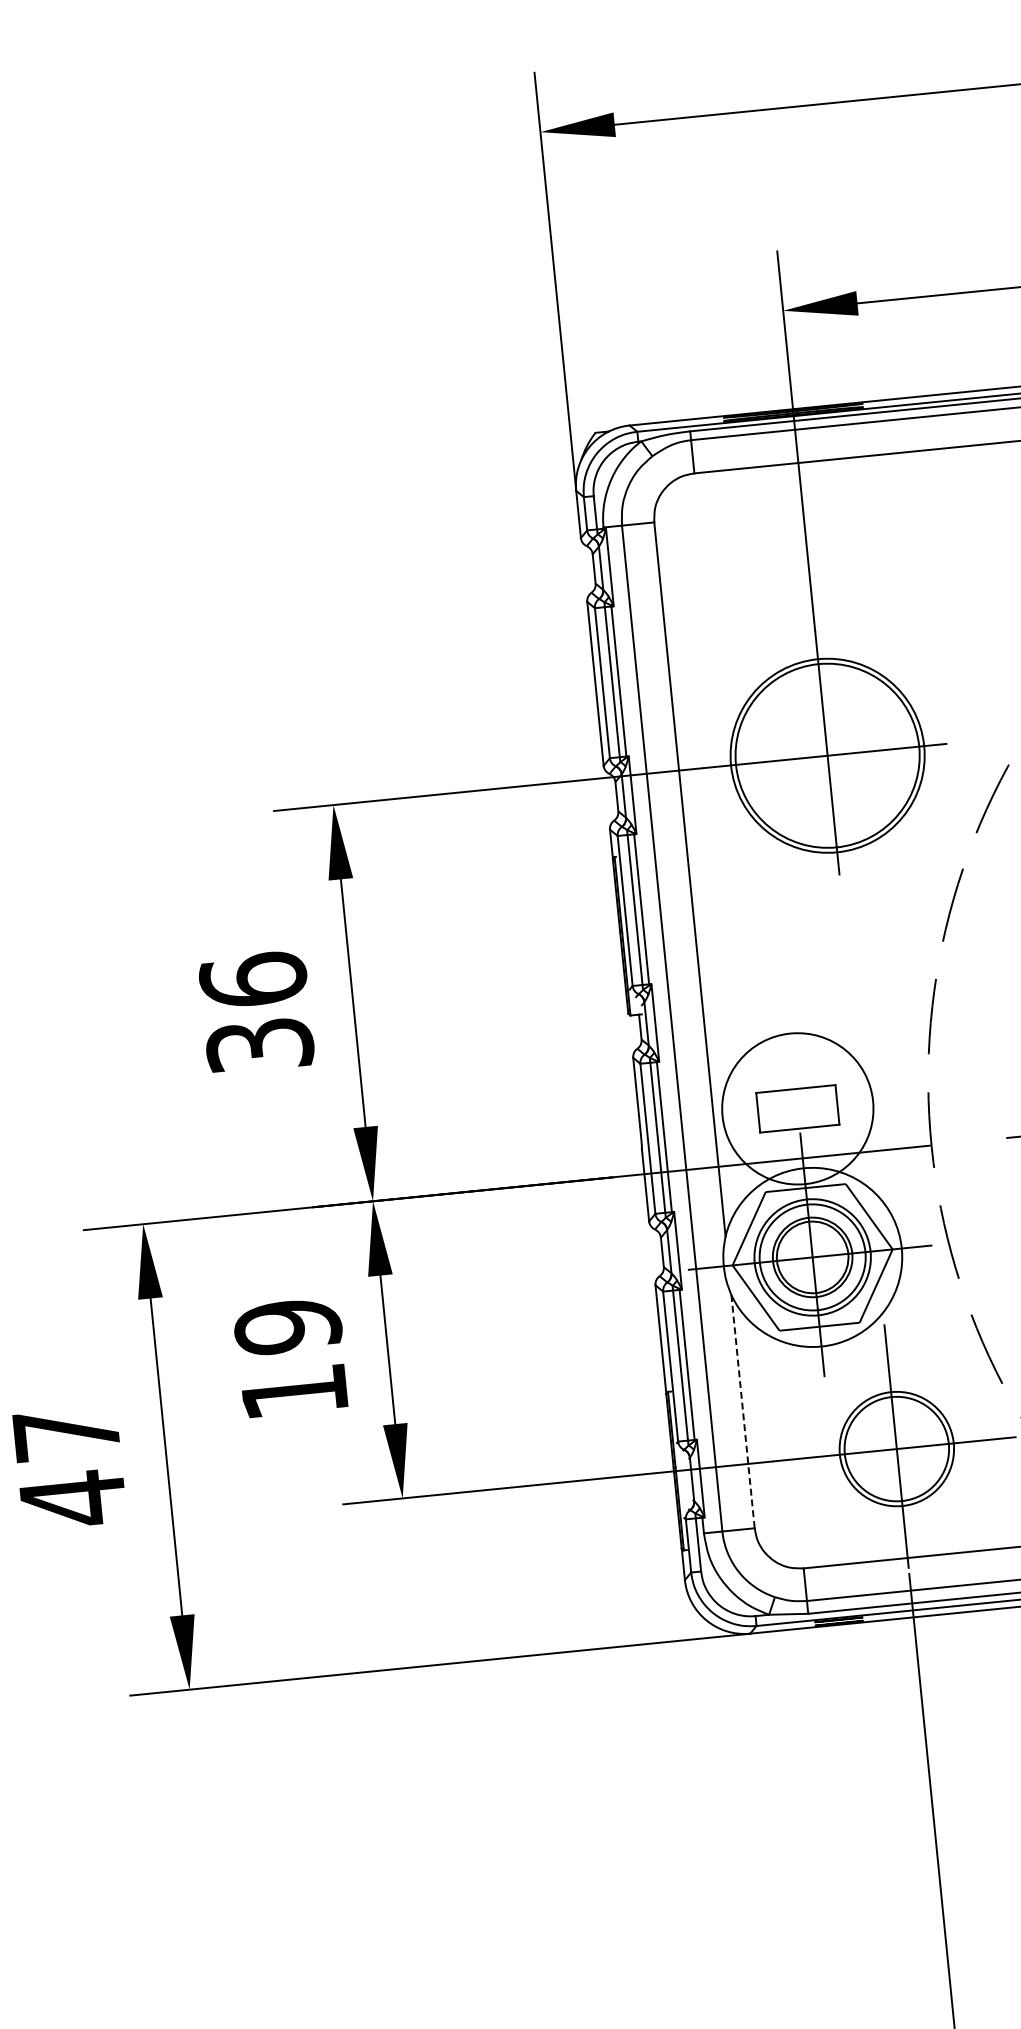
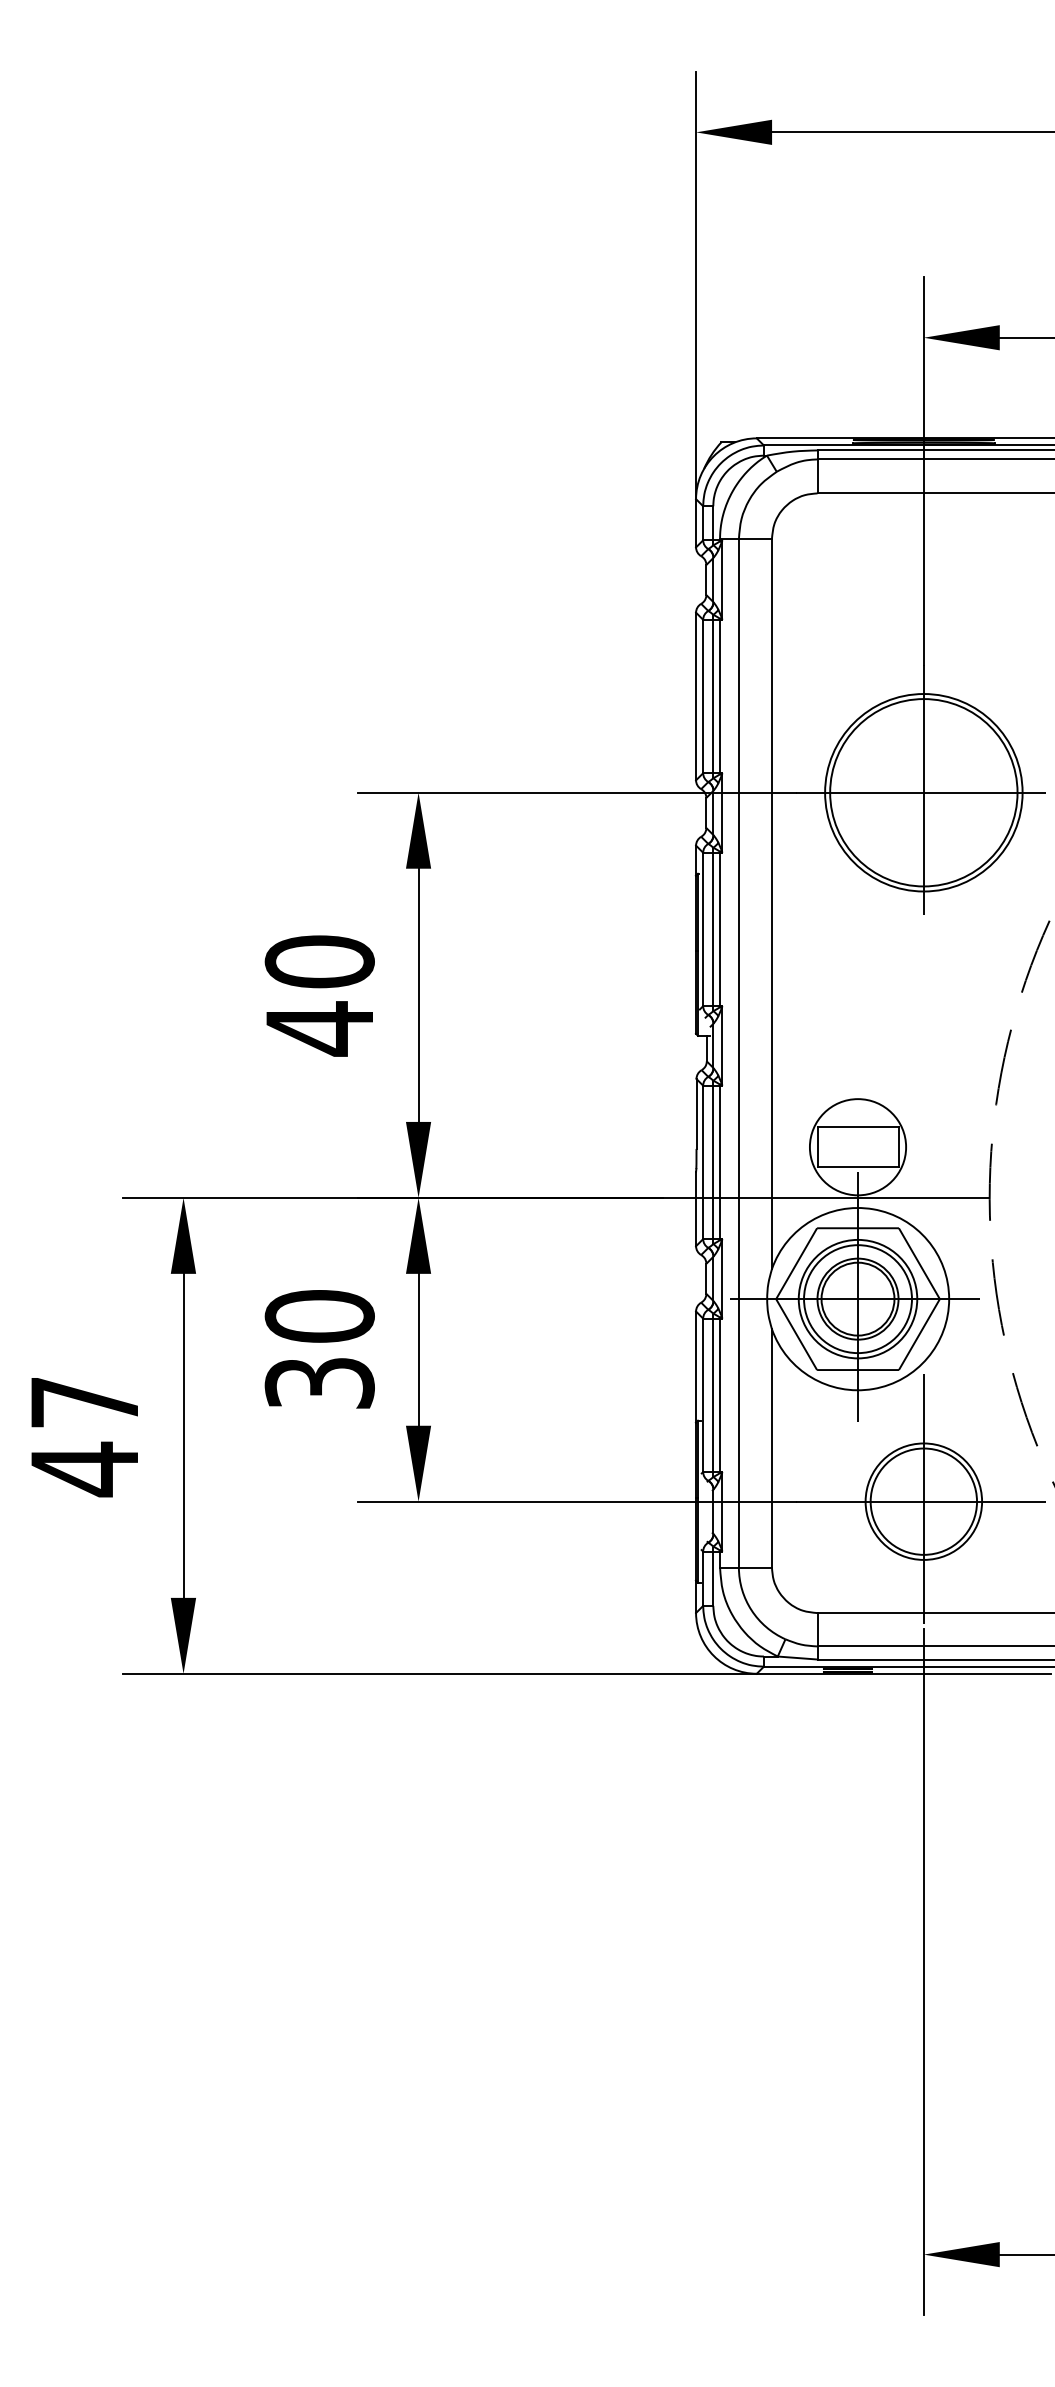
text: (256, 1013) -> (319, 995), 36 -> 40
circle: (797, 1109) -> (857, 1147), size x0.62
text: (290, 1359) -> (319, 1349), 19 -> 30
line: (742, 1411) -> (771, 1448), dashed -> solid

